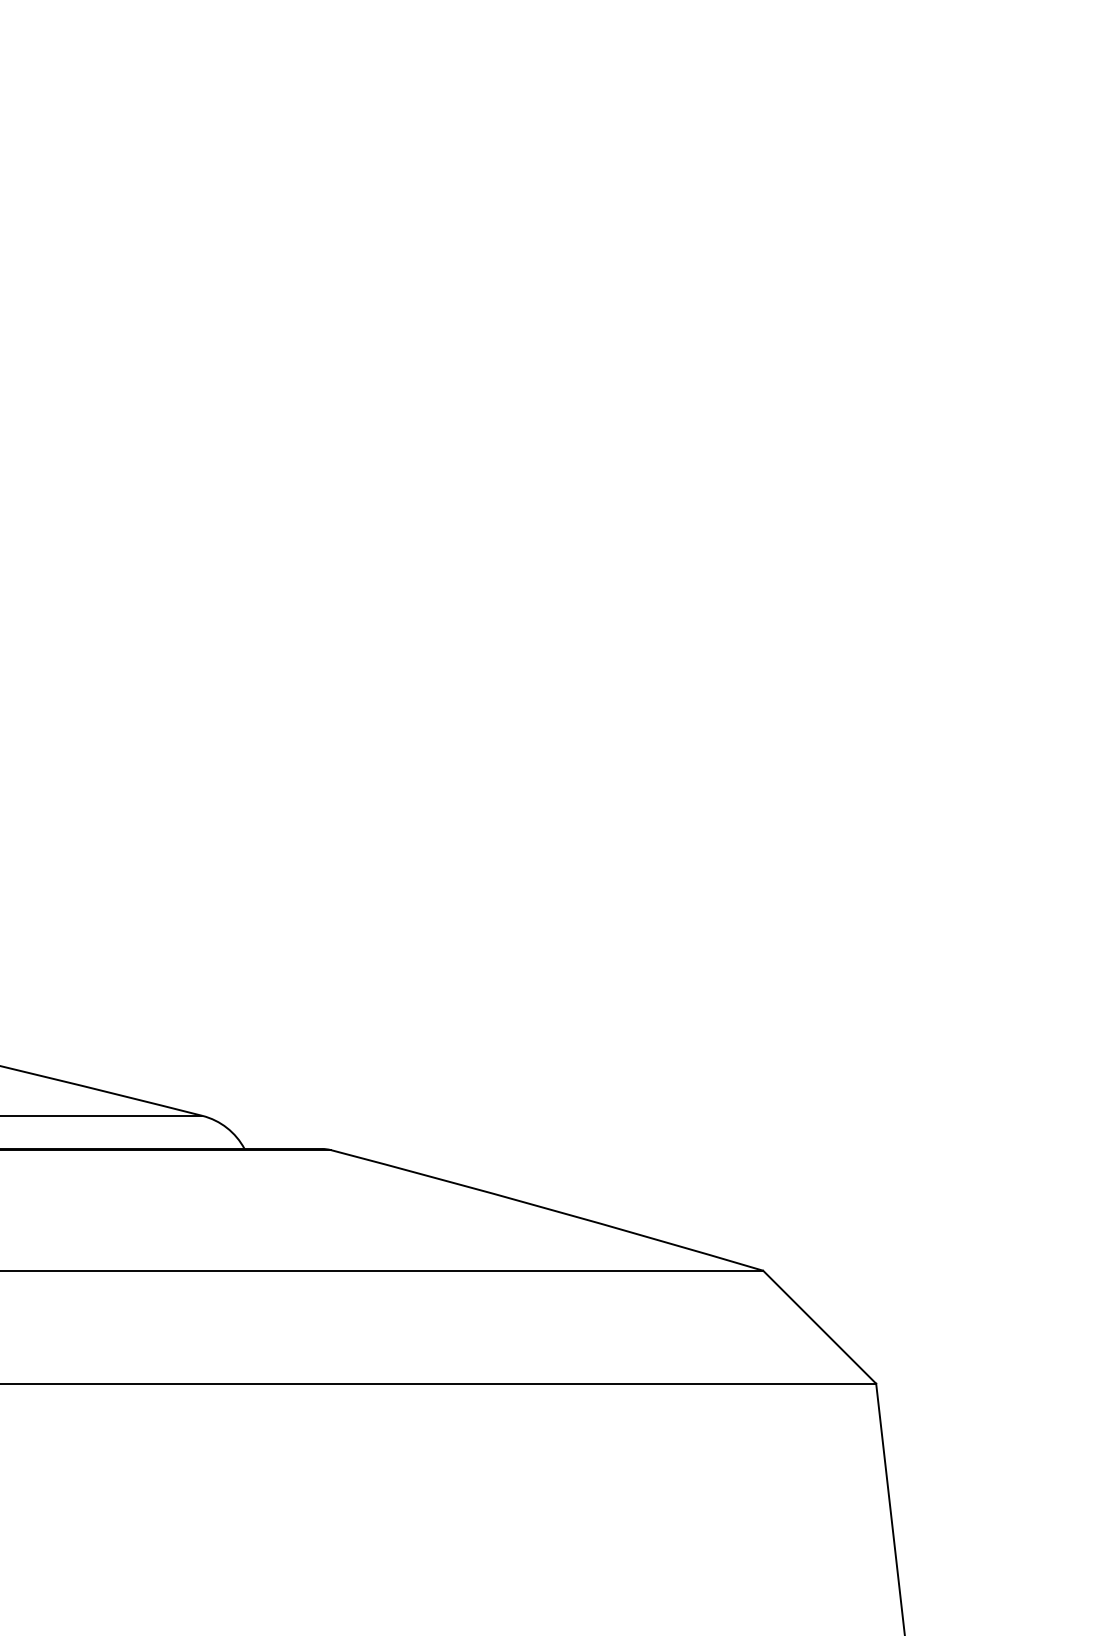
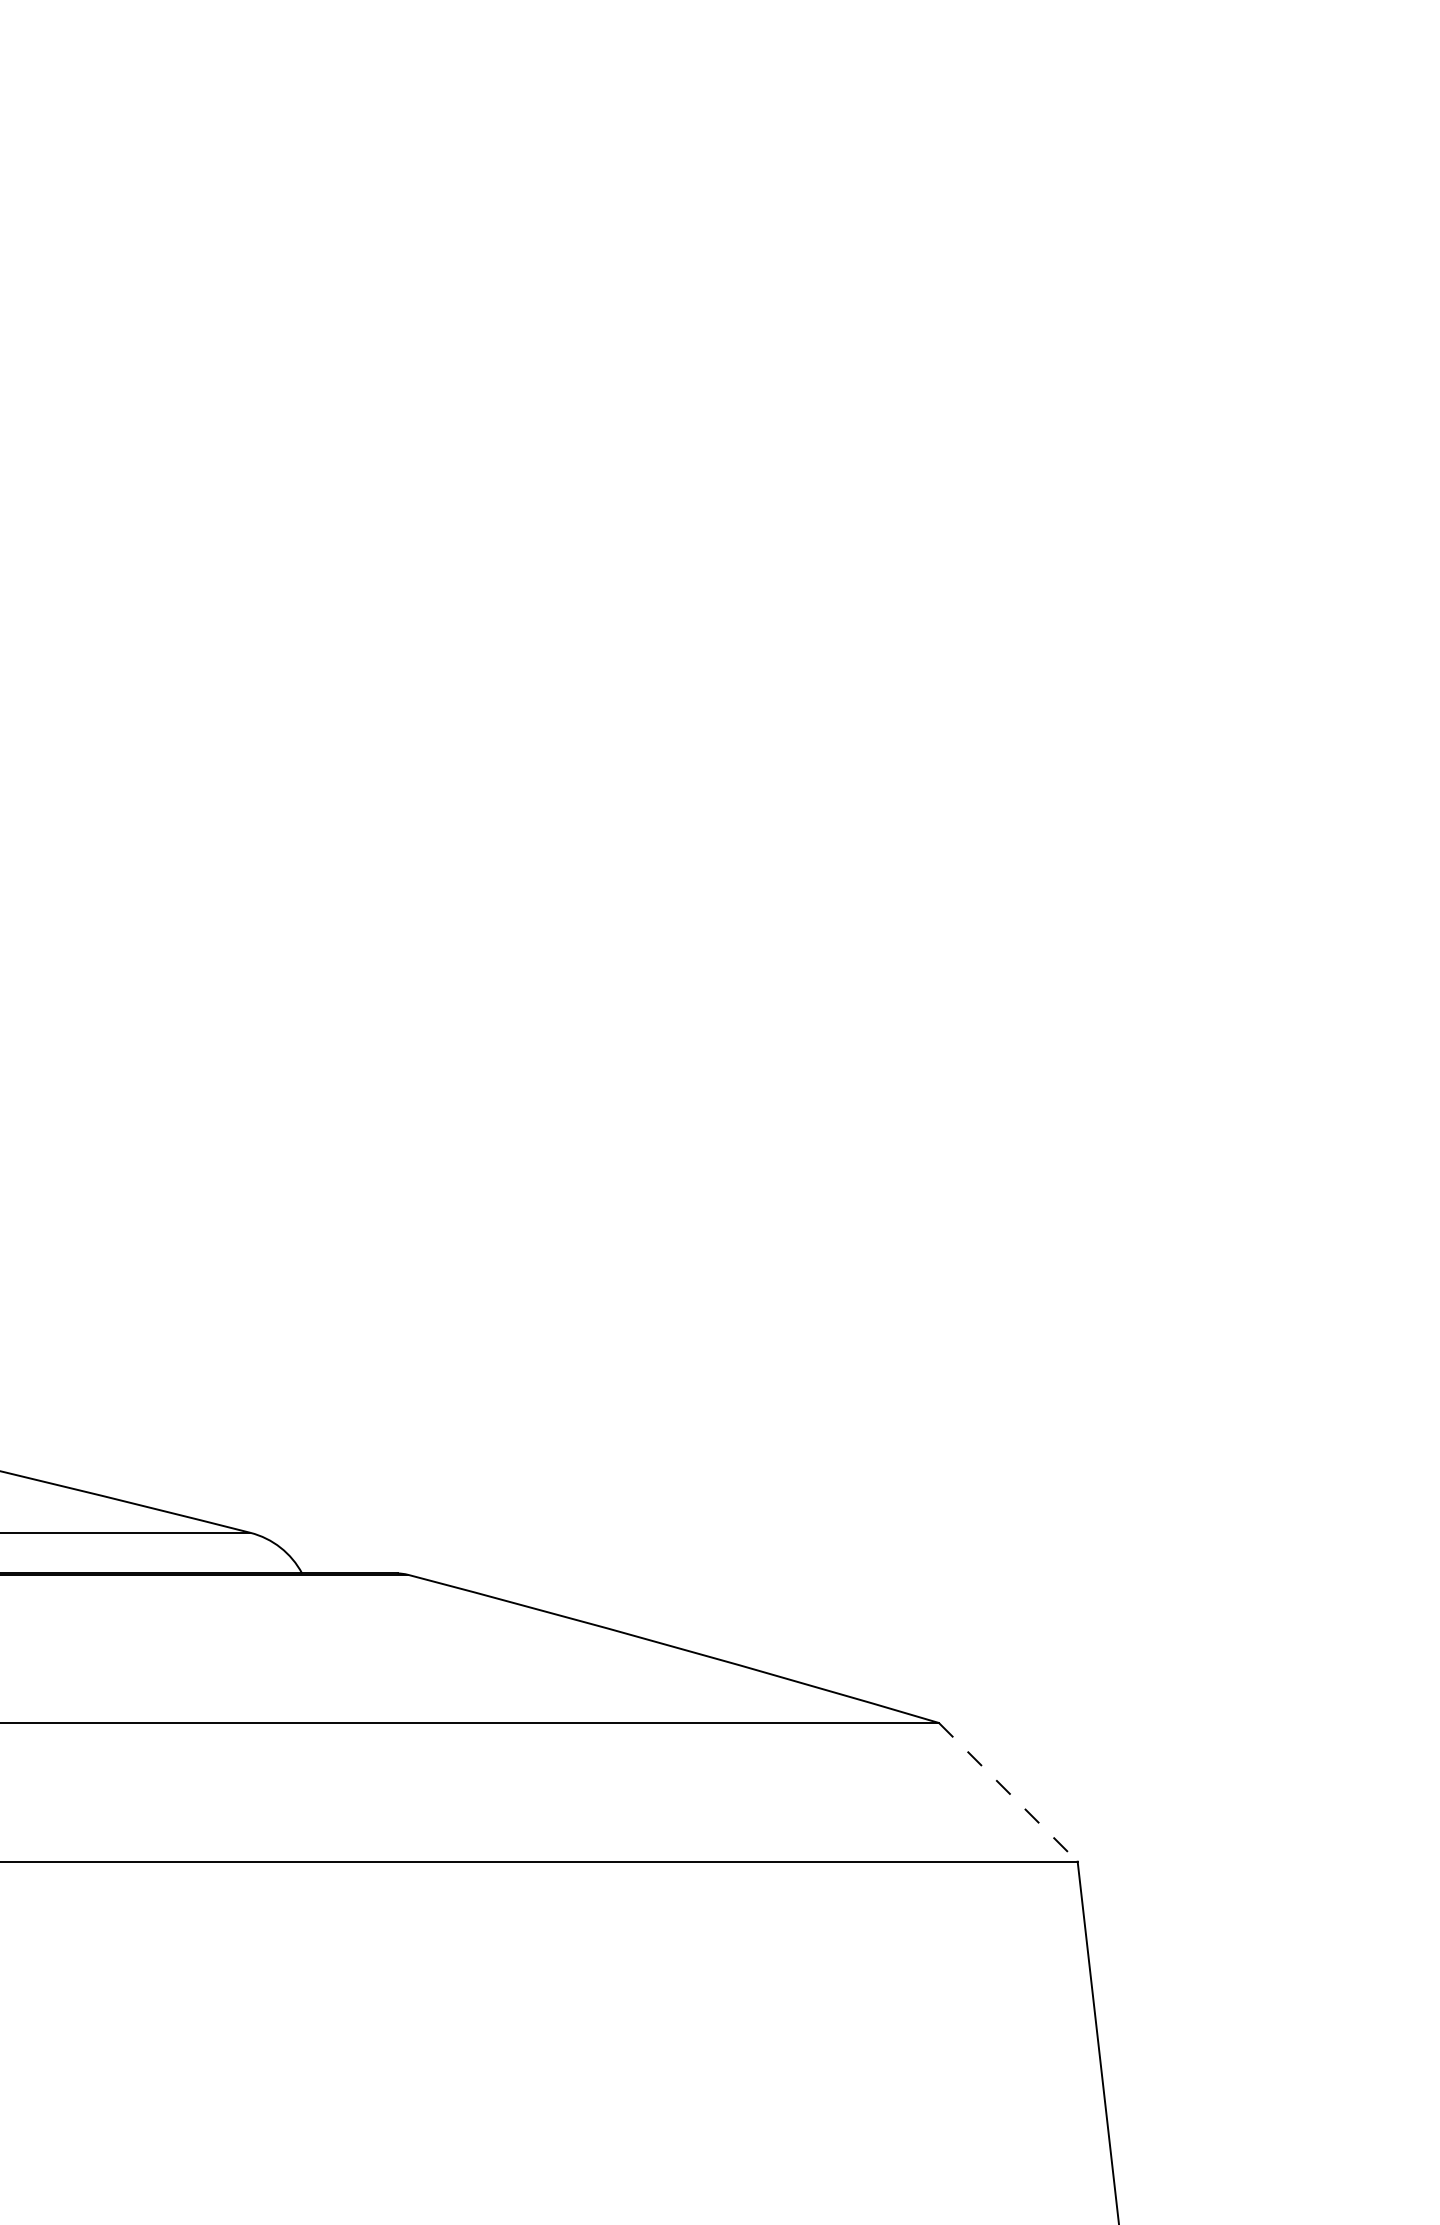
line: (819, 1327) -> (1008, 1792), solid -> dashed

